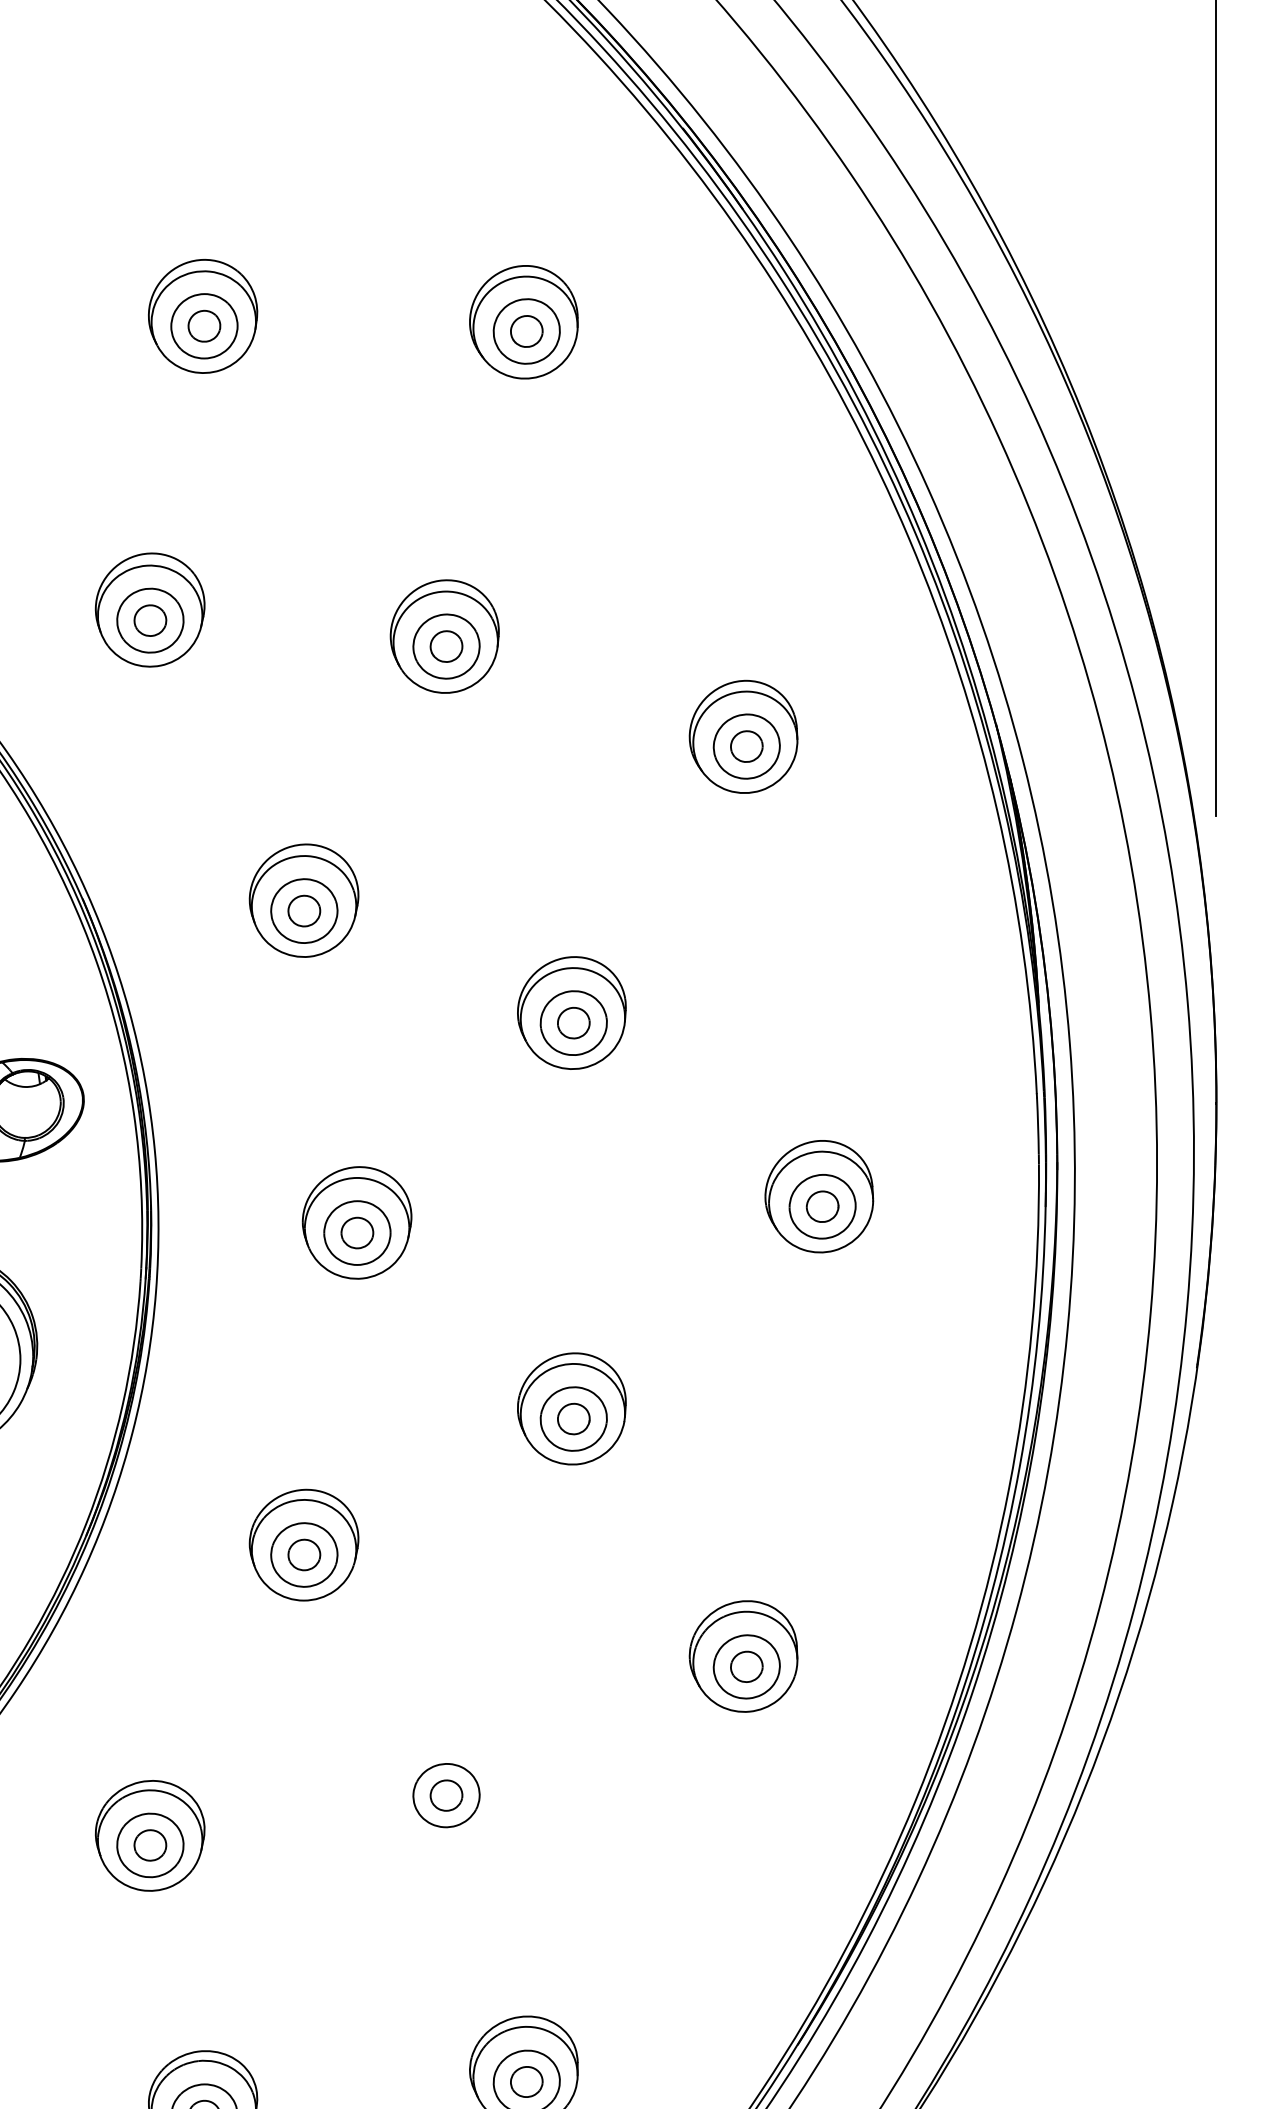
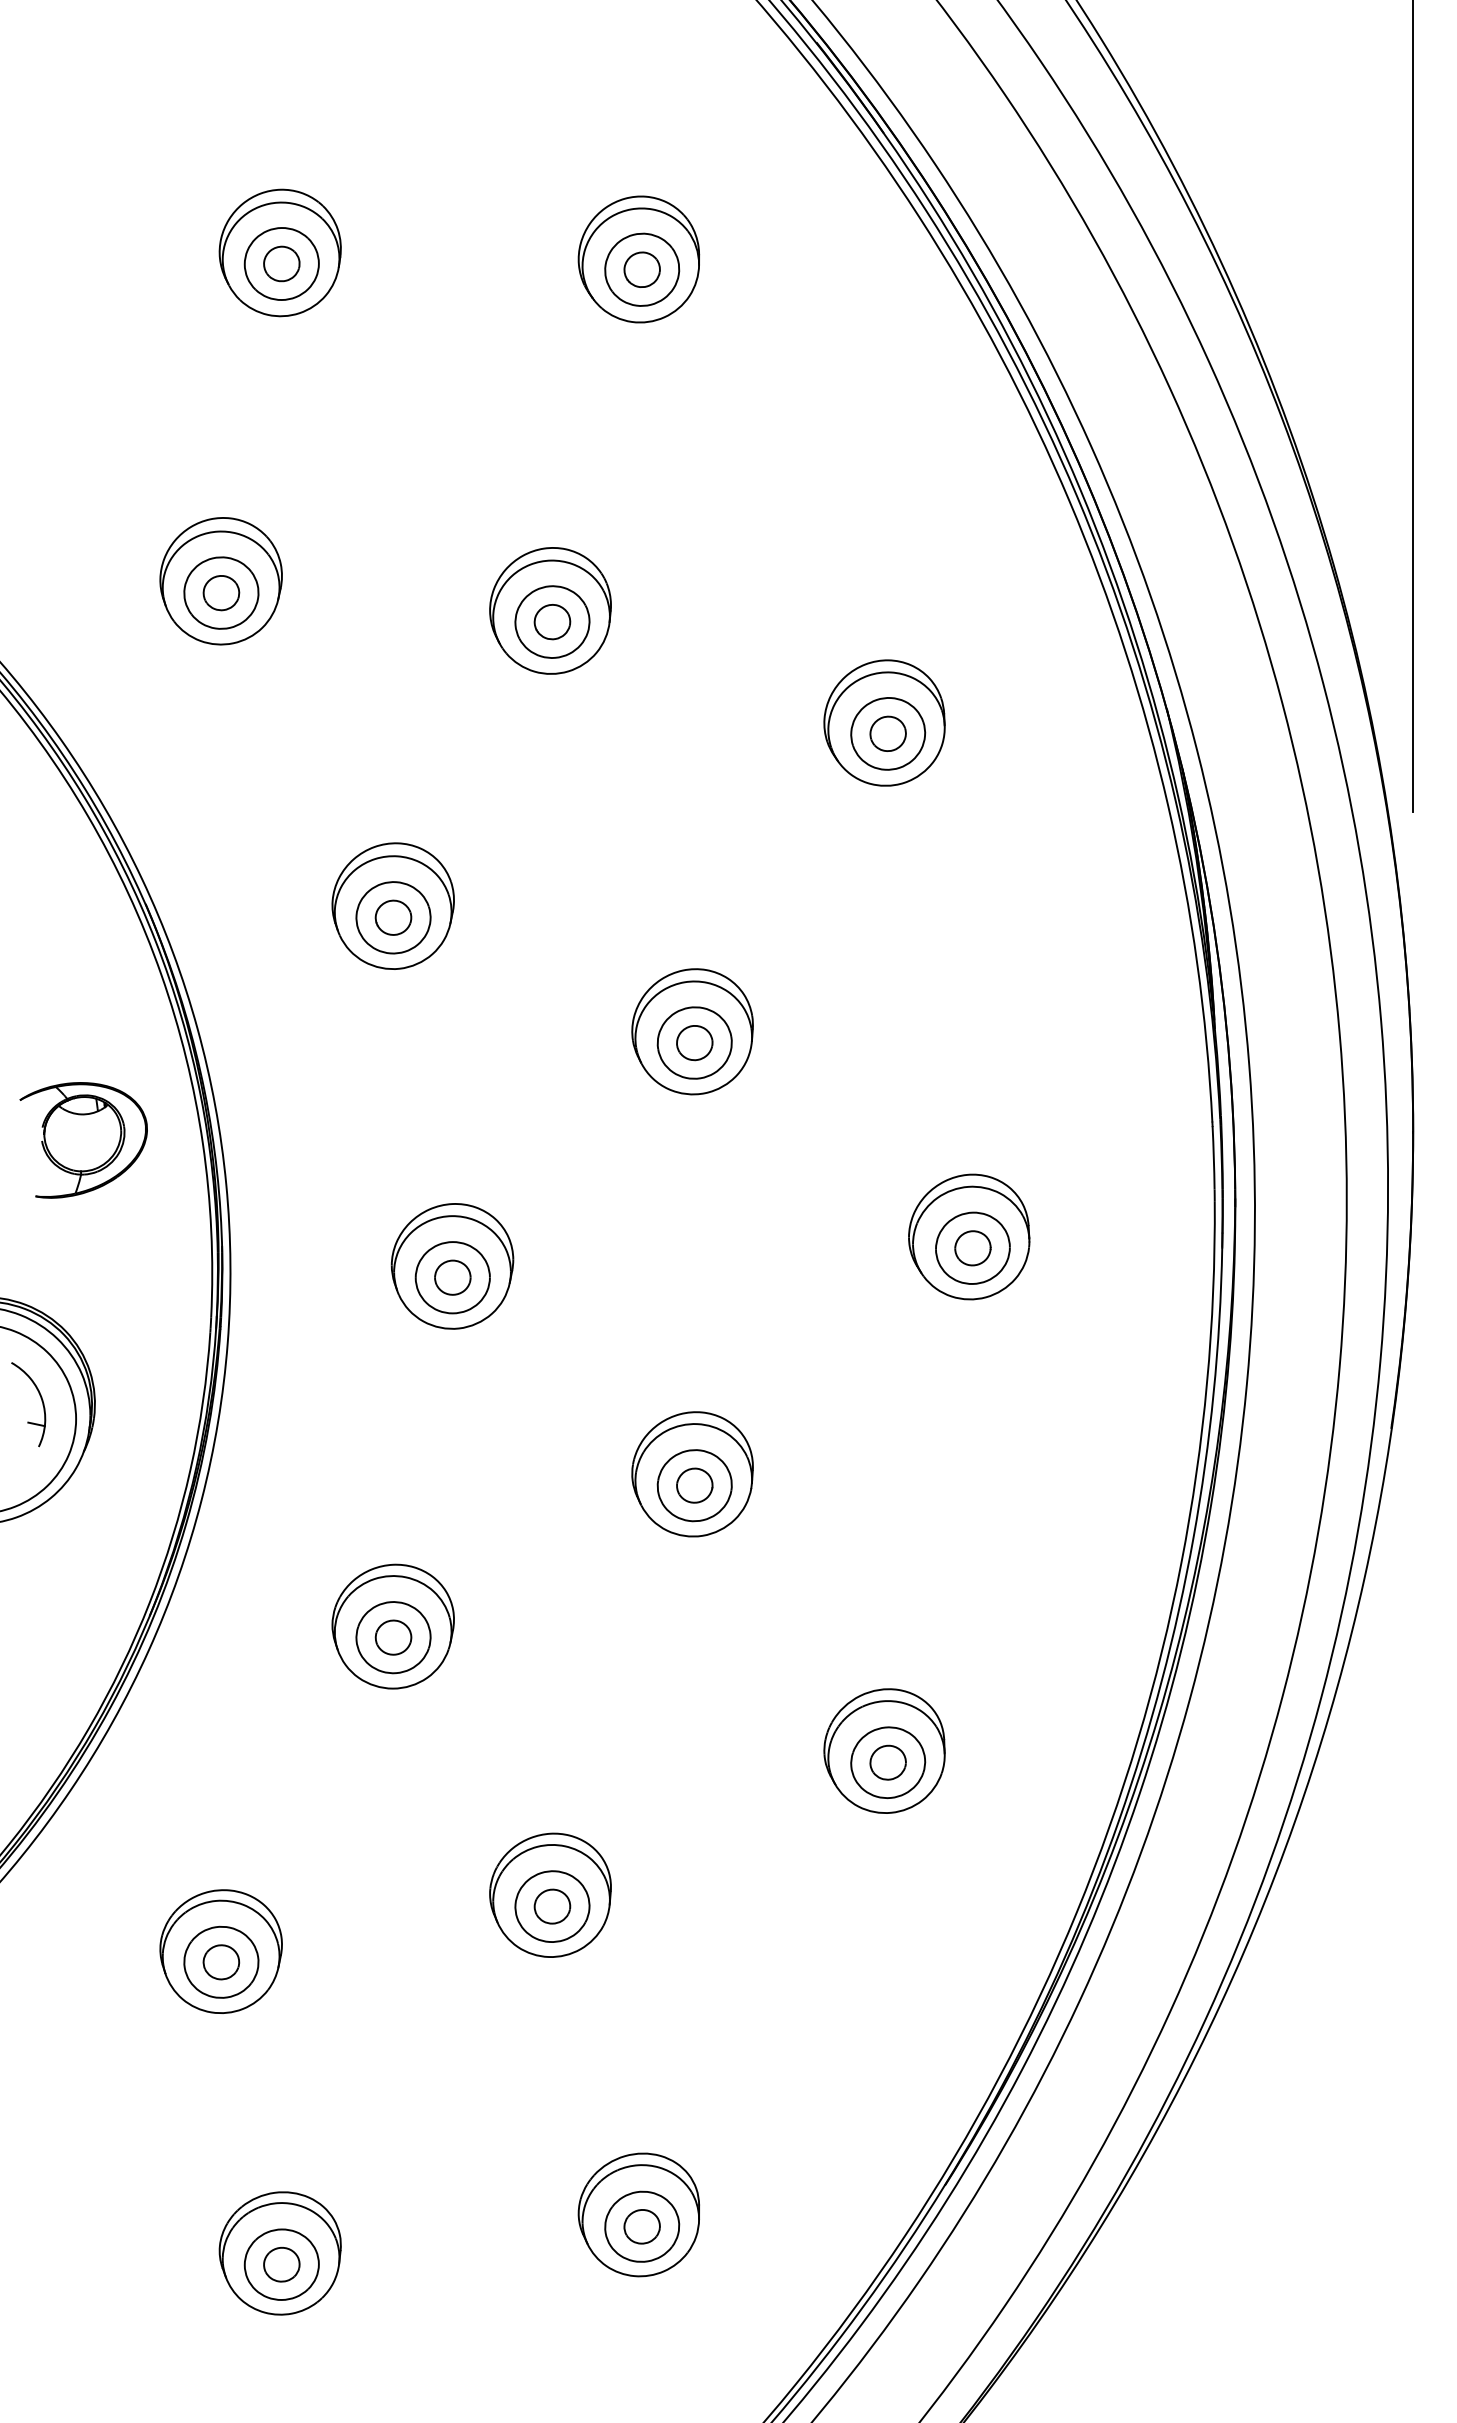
part: (444, 1784) -> (550, 1894), added

